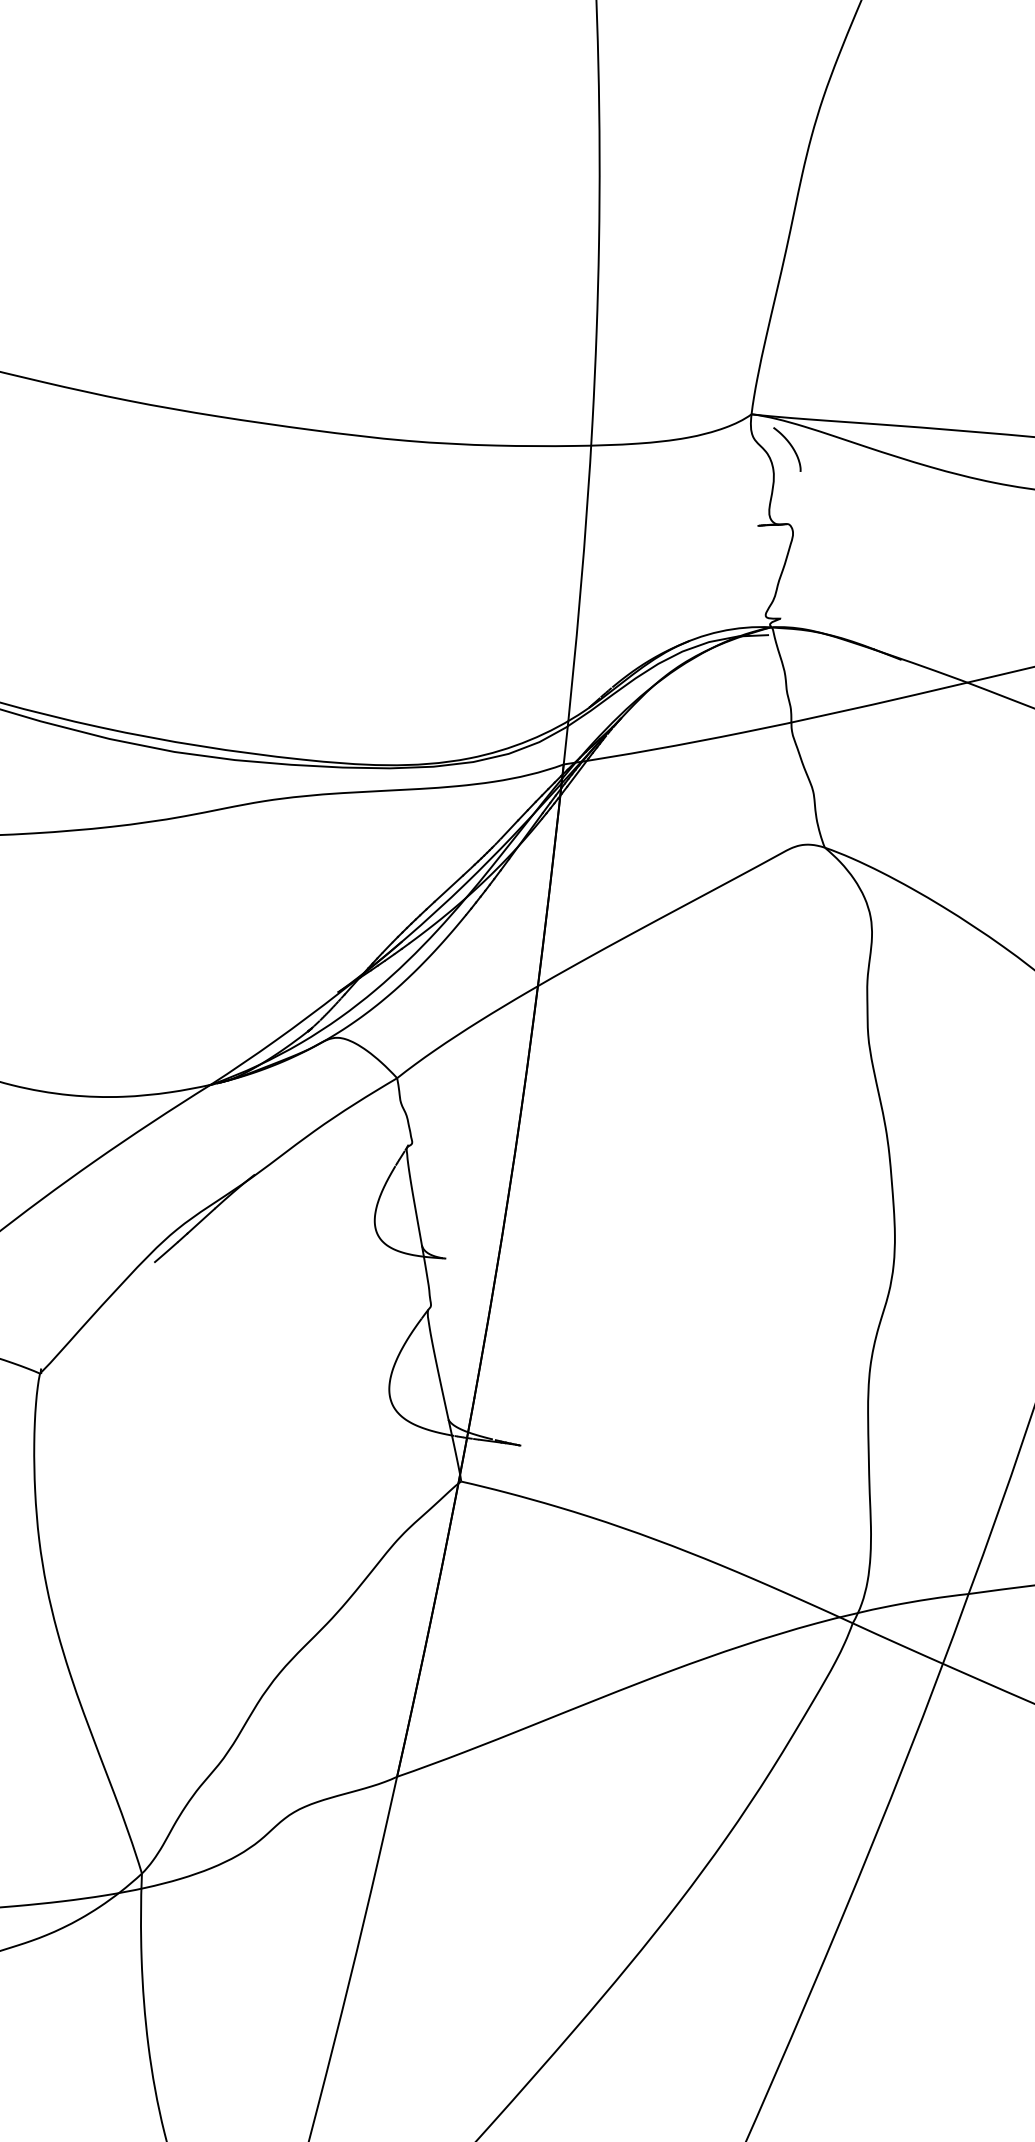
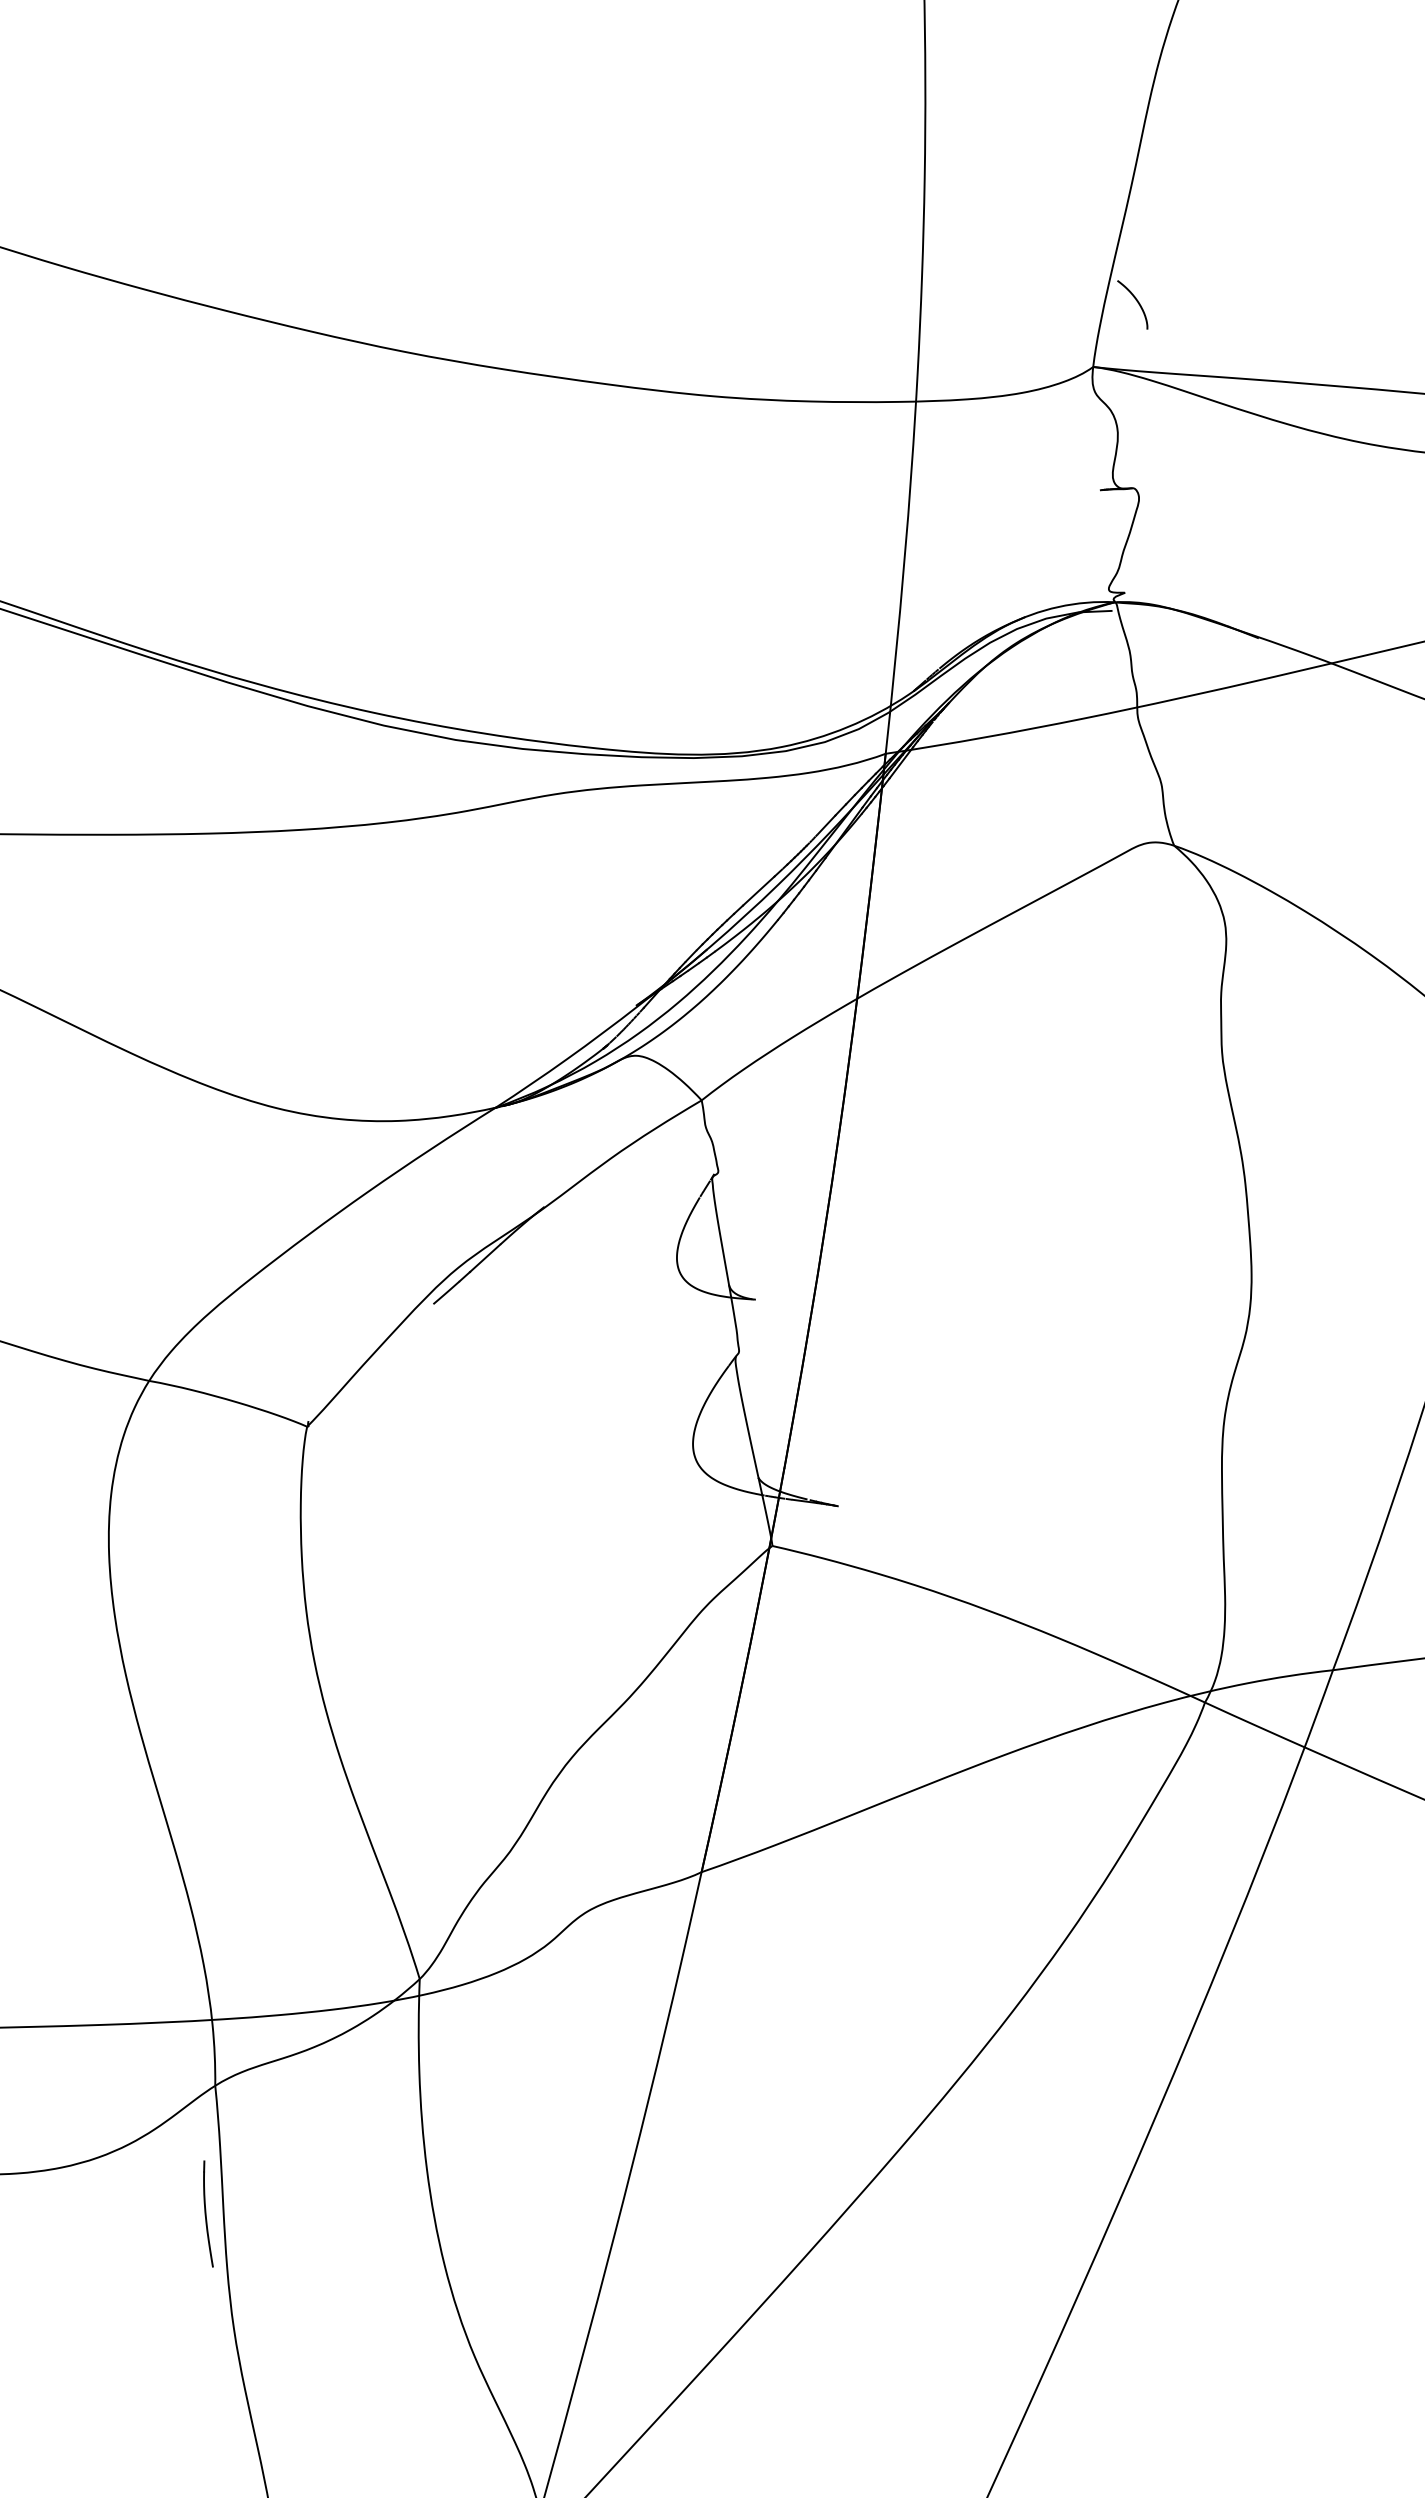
curve: (789, 445) -> (1135, 300), moved

